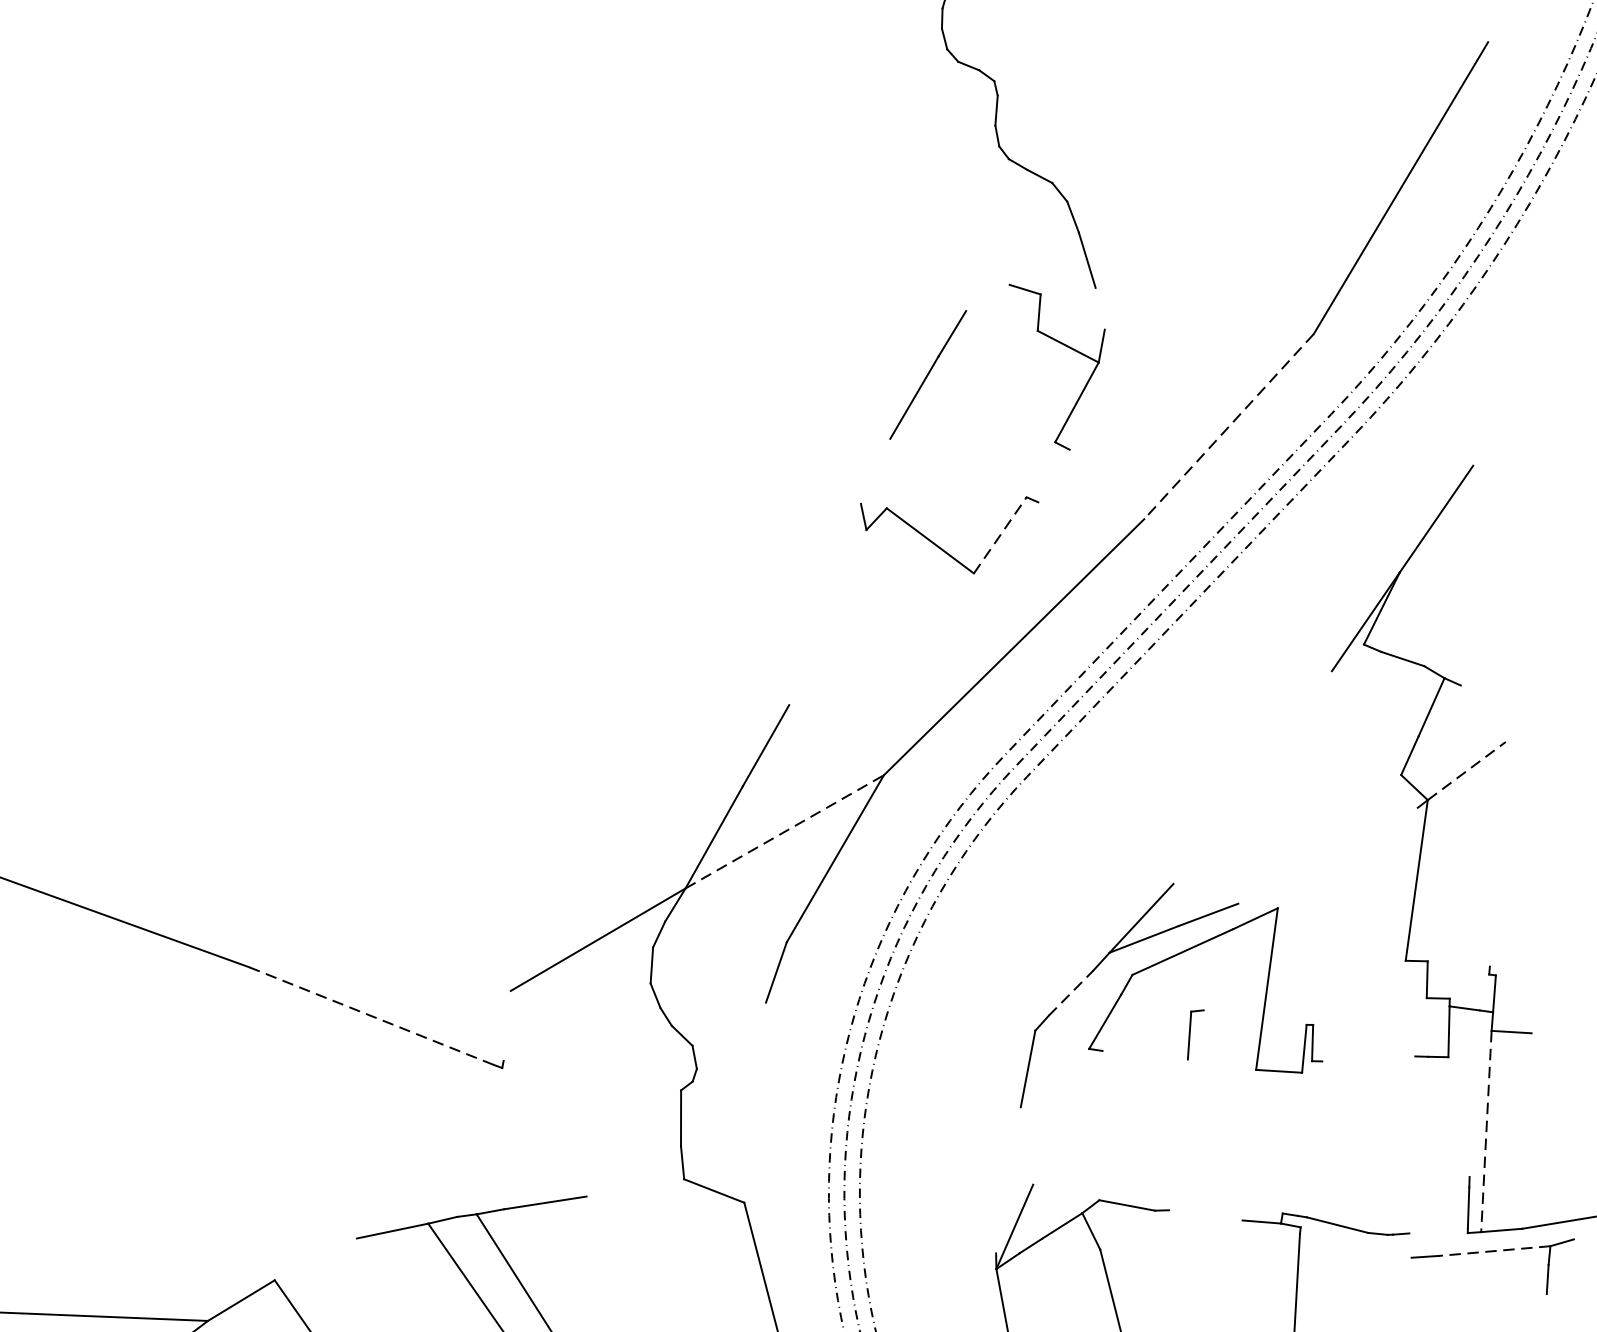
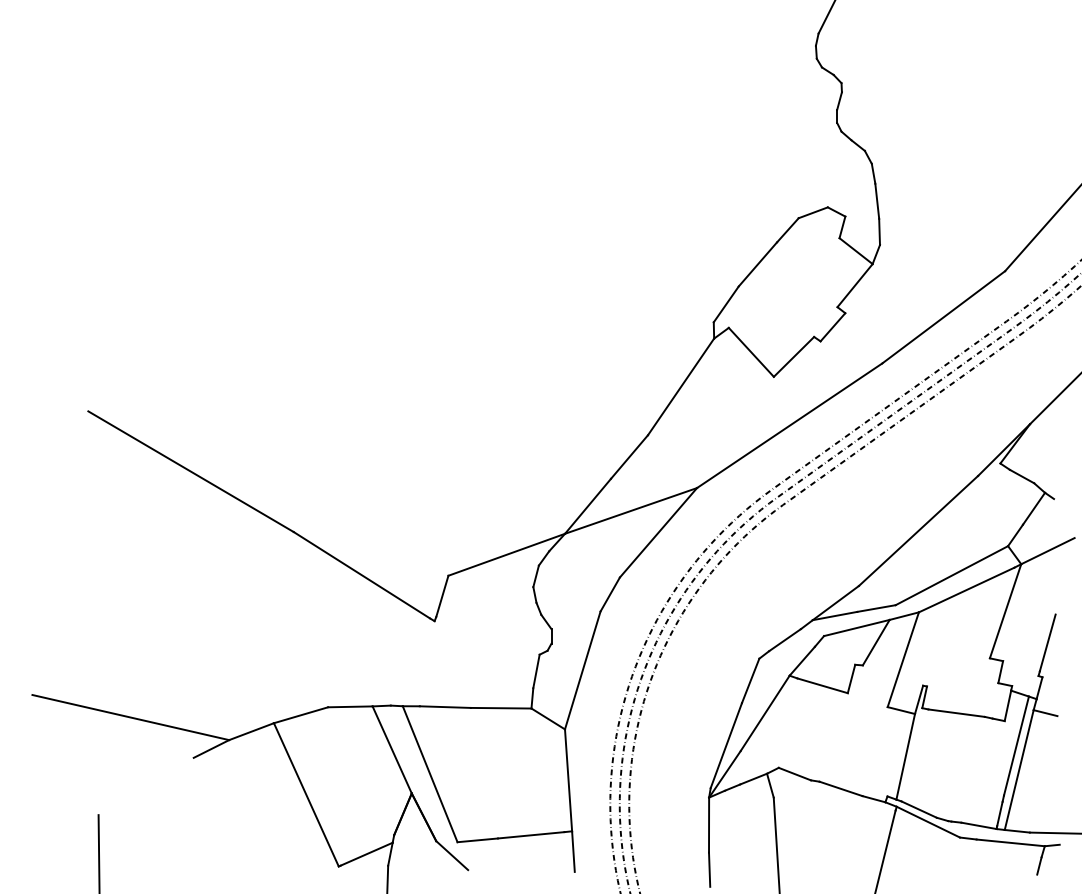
line: (986, 297) -> (812, 212), added
line: (1099, 308) -> (879, 231), added
line: (1228, 427) -> (943, 317), dashed -> solid
line: (874, 471) -> (725, 304), added
line: (1053, 476) -> (832, 327), added
line: (1000, 534) -> (794, 356), dashed -> solid
line: (826, 617) -> (680, 386), added
line: (1466, 771) -> (1047, 551), dashed -> solid
line: (1252, 776) -> (918, 530), added
line: (785, 831) -> (631, 510), dashed -> solid
line: (1319, 839) -> (951, 575), added
line: (1347, 857) -> (966, 589), added
line: (1493, 918) -> (1047, 642), added
line: (1217, 969) -> (875, 642), added
line: (1071, 991) -> (785, 639), dashed -> solid
line: (371, 1016) -> (361, 575), dashed -> solid
line: (507, 1026) -> (442, 596), added
line: (1144, 1054) -> (822, 685), added
line: (1368, 1057) -> (956, 712), added
line: (1474, 1092) -> (1016, 745), added
line: (754, 1102) -> (582, 670), added
line: (1060, 1117) -> (764, 713), added
line: (1487, 1132) -> (1019, 770), dashed -> solid
line: (1299, 1143) -> (905, 756), added
line: (1007, 1180) -> (725, 745), added
line: (634, 1186) -> (500, 707), added
line: (1204, 1214) -> (840, 788), added
line: (1437, 1232) -> (978, 825), added
line: (1356, 1241) -> (928, 821), added
line: (1494, 1250) -> (1010, 842), dashed -> solid
line: (315, 1259) -> (300, 715), added

